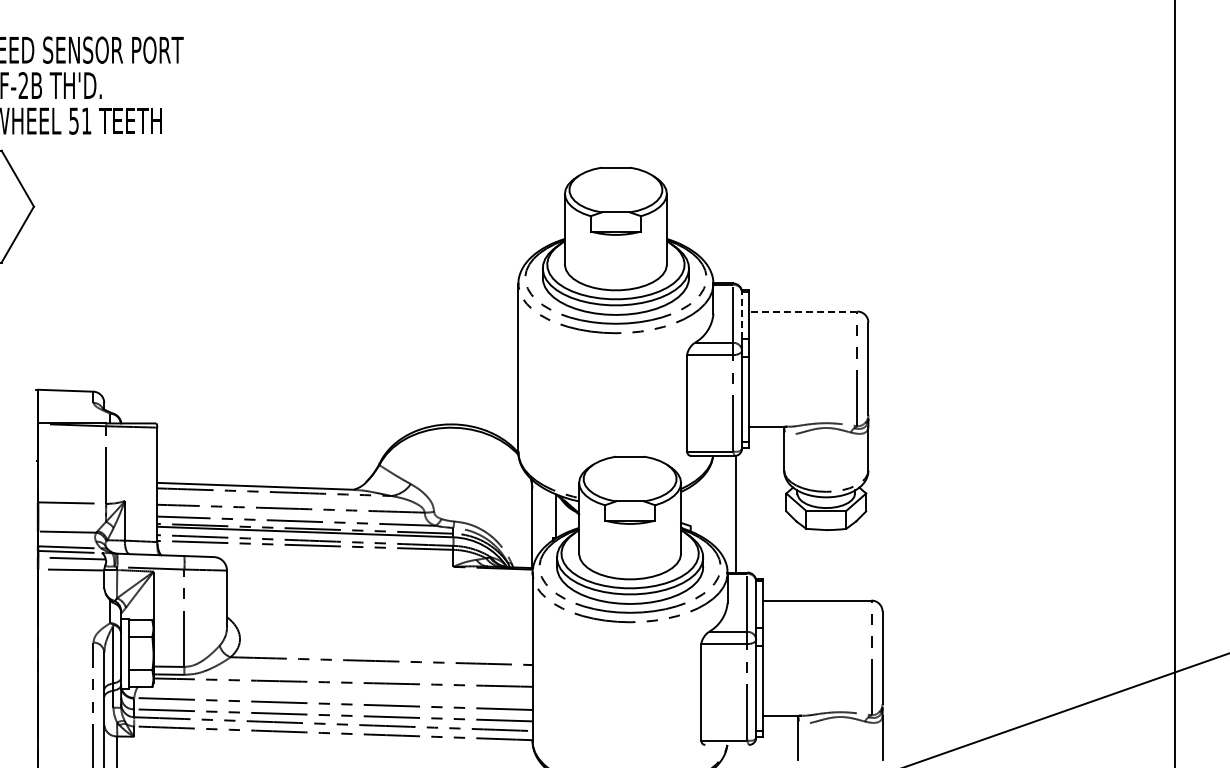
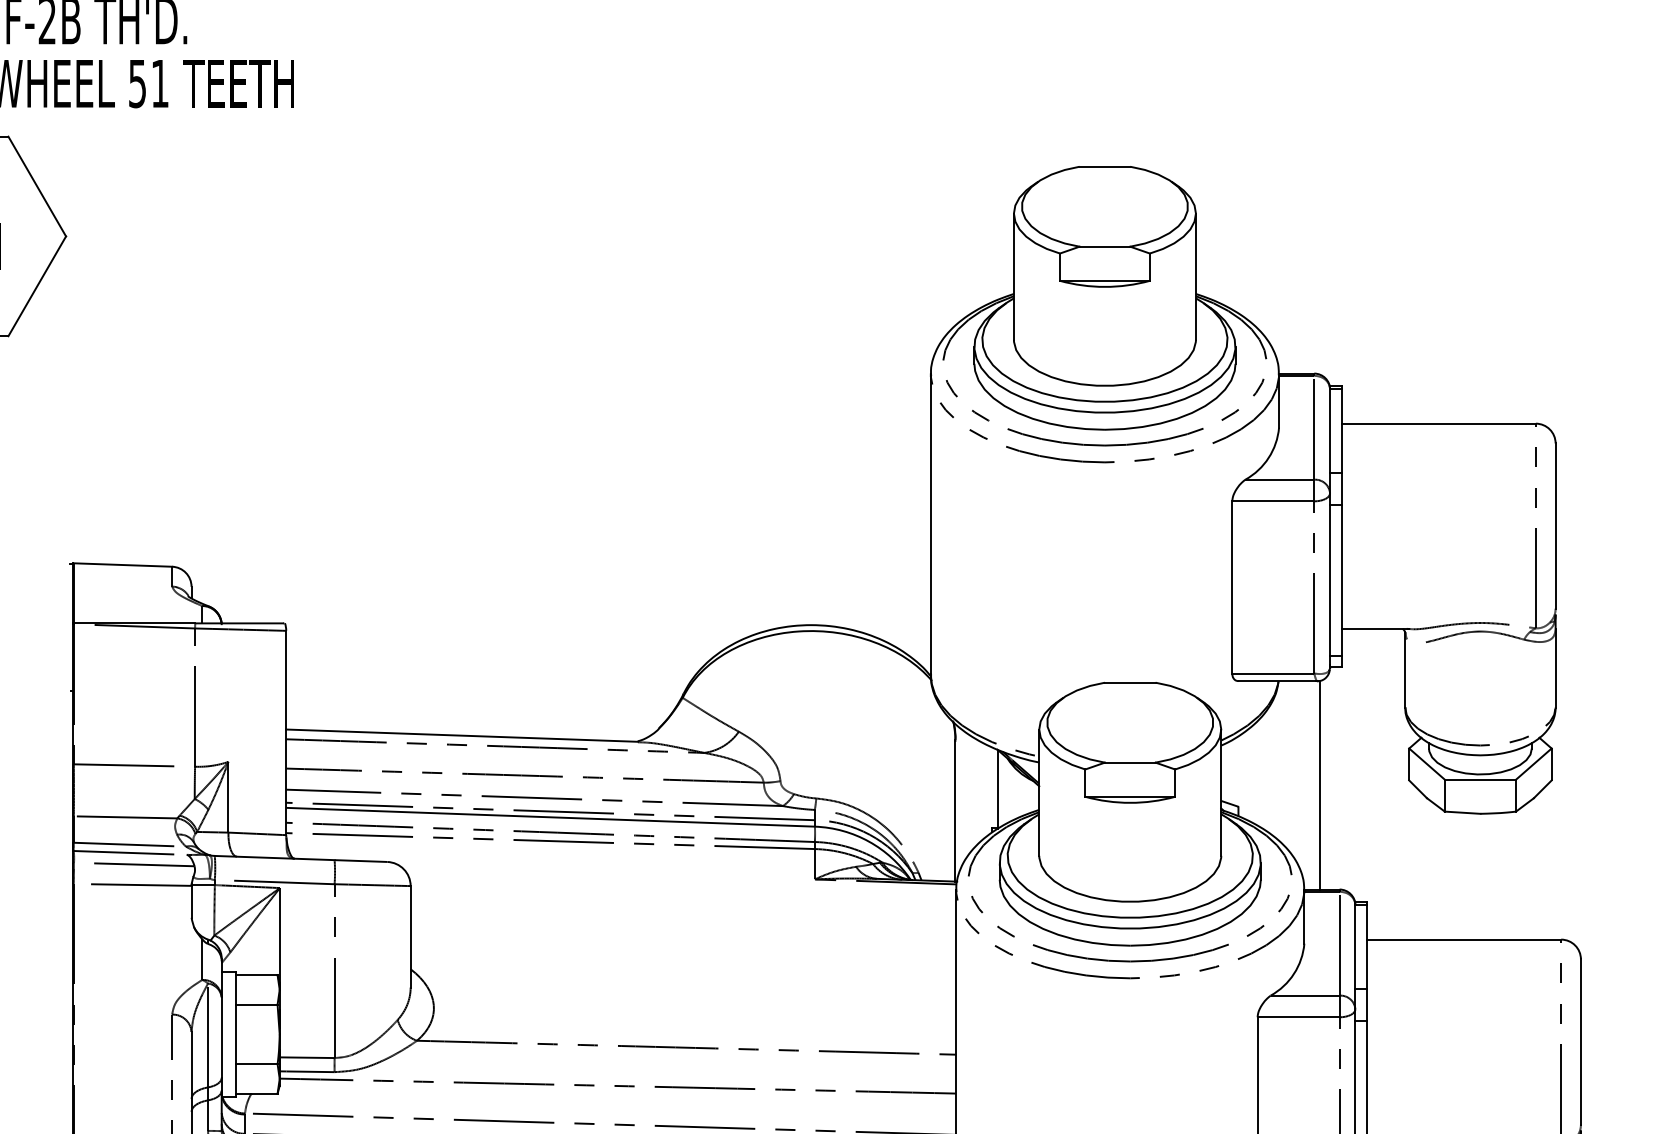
line: (802, 311) -> (1437, 423), dashed -> solid
line: (742, 315) -> (1330, 430), dashed -> solid

